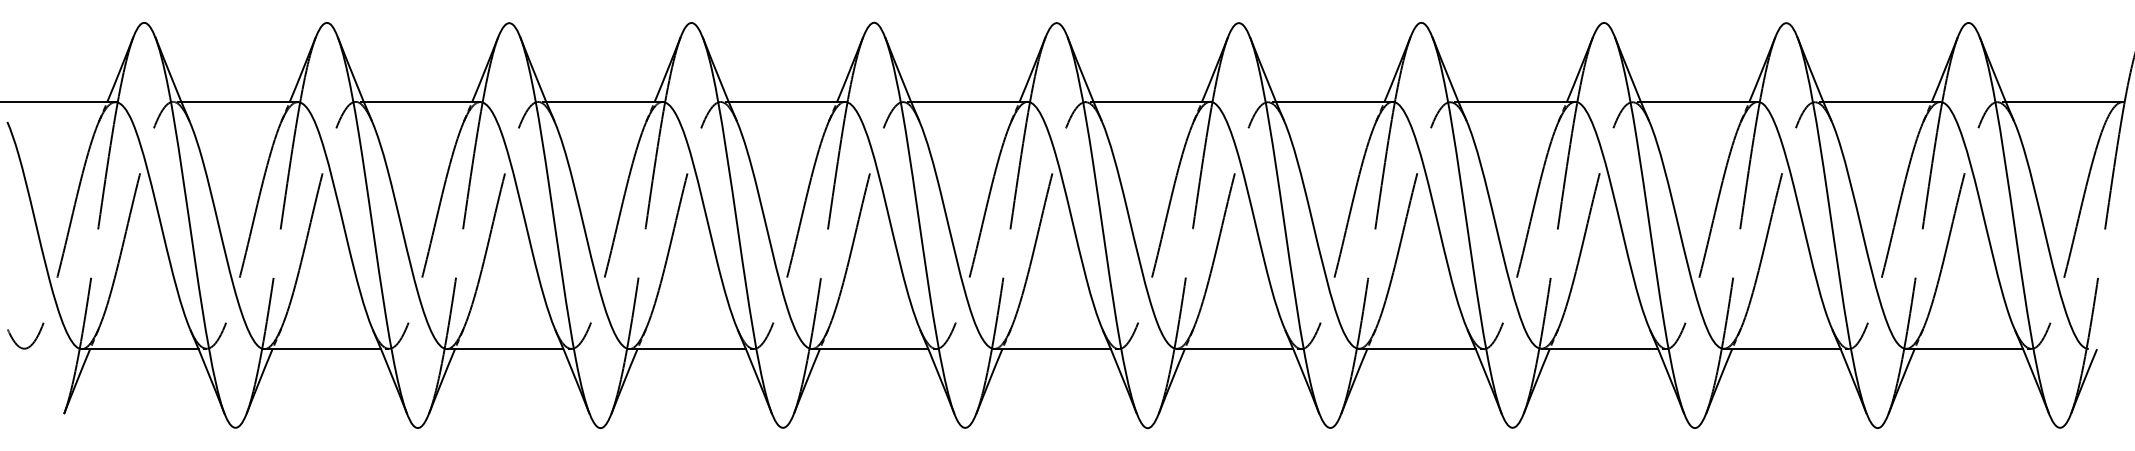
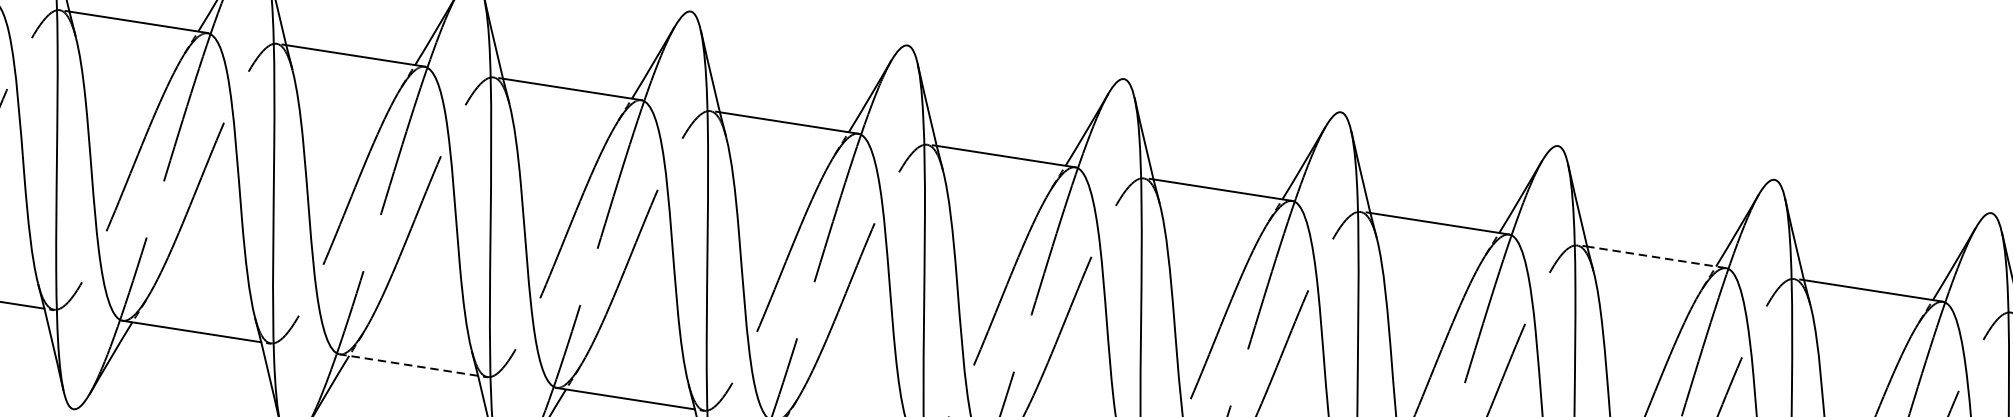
line: (1698, 101) -> (1655, 256), solid -> dashed
line: (687, 349) -> (408, 365), solid -> dashed

